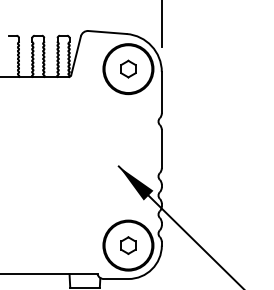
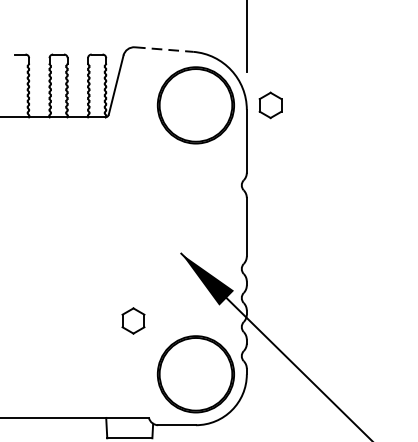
line: (108, 32) -> (165, 49), solid -> dashed
part: (128, 68) -> (270, 104), moved
part: (128, 245) -> (133, 320), moved

